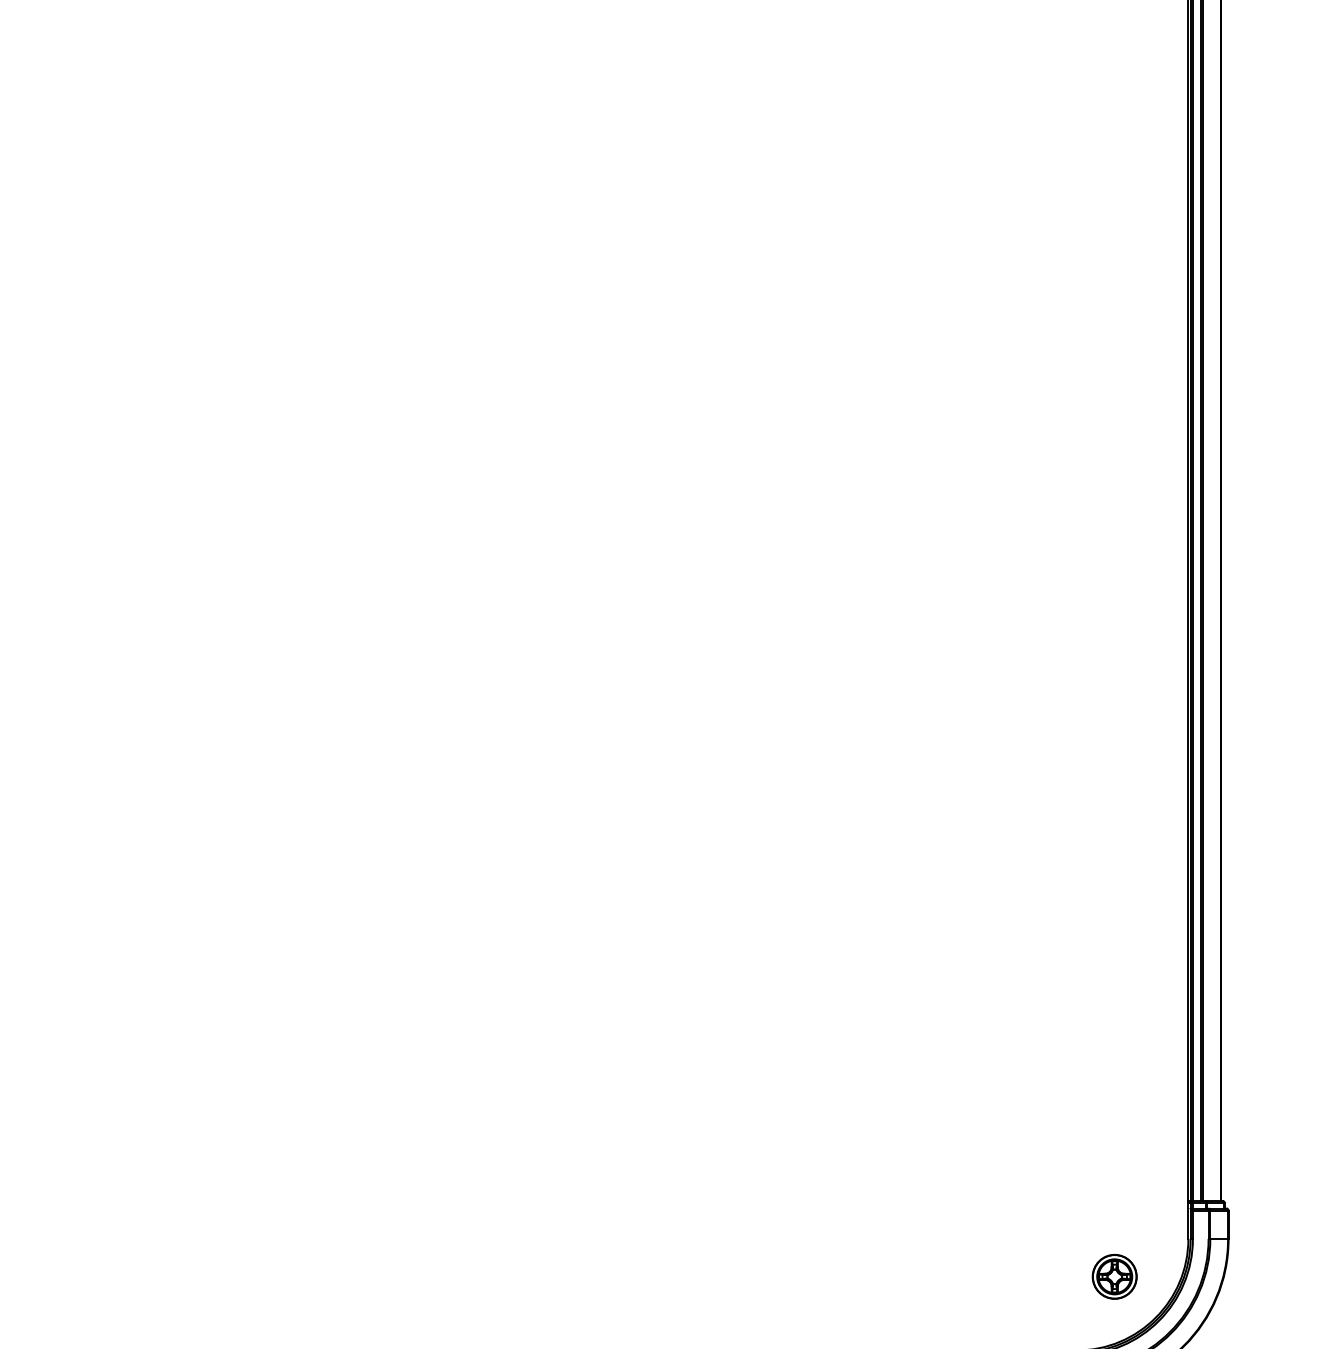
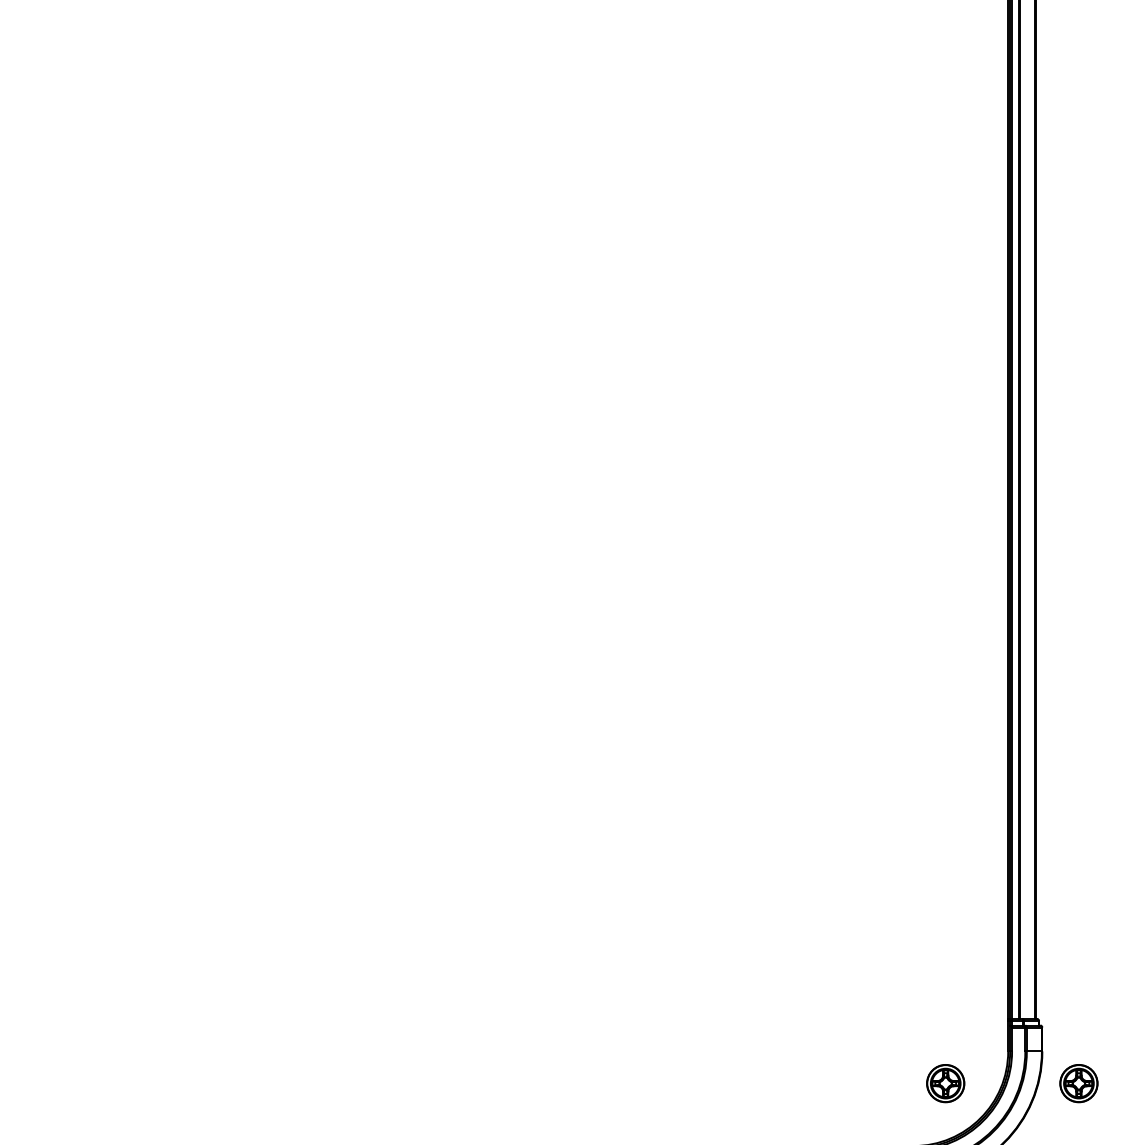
part: (1271, 1276) -> (1078, 1083), added

